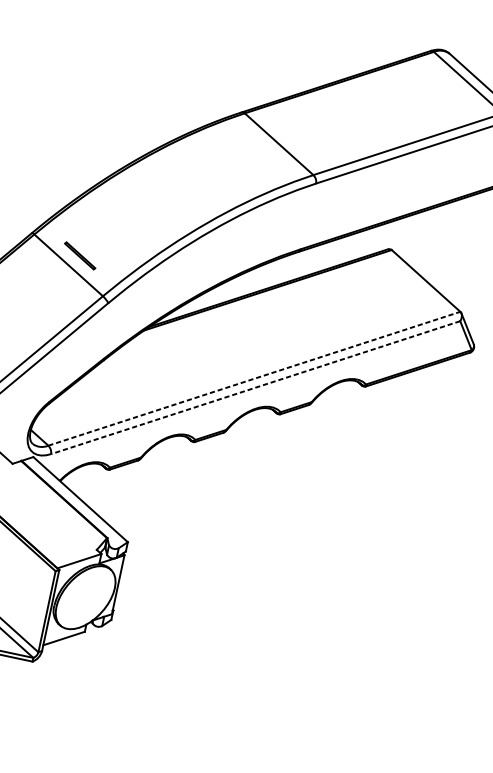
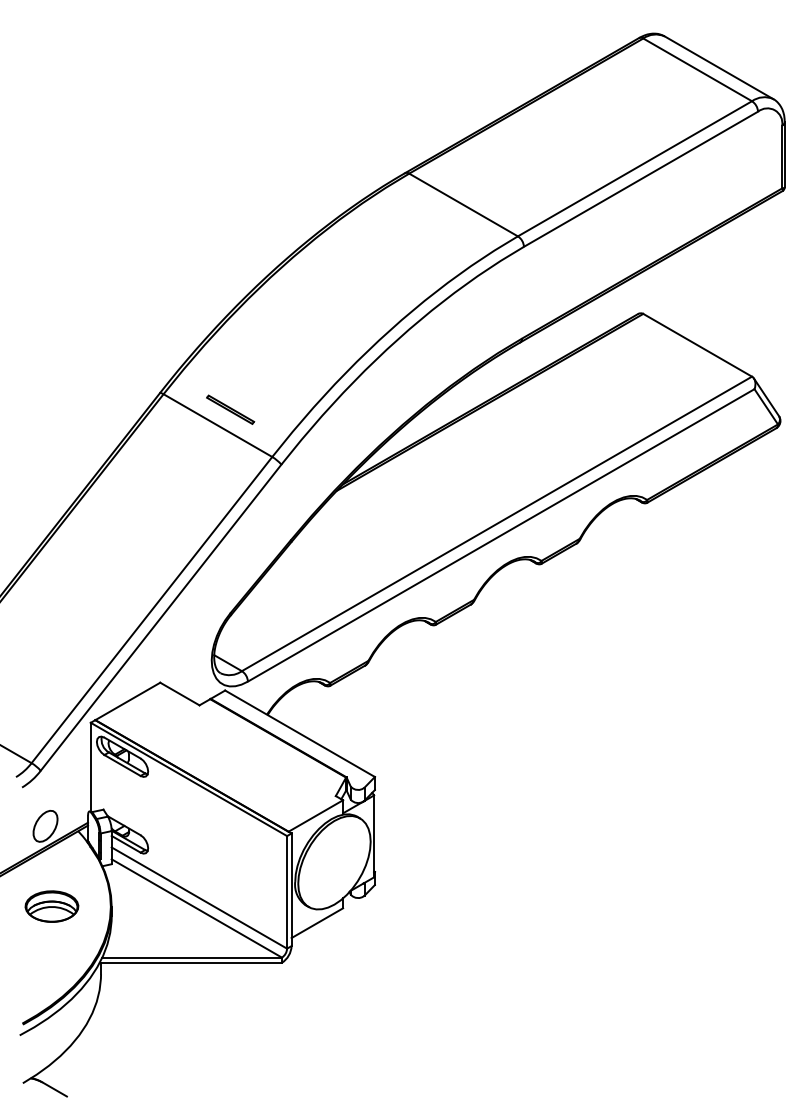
line: (254, 378) -> (497, 523), dashed -> solid
line: (255, 387) -> (500, 535), dashed -> solid

